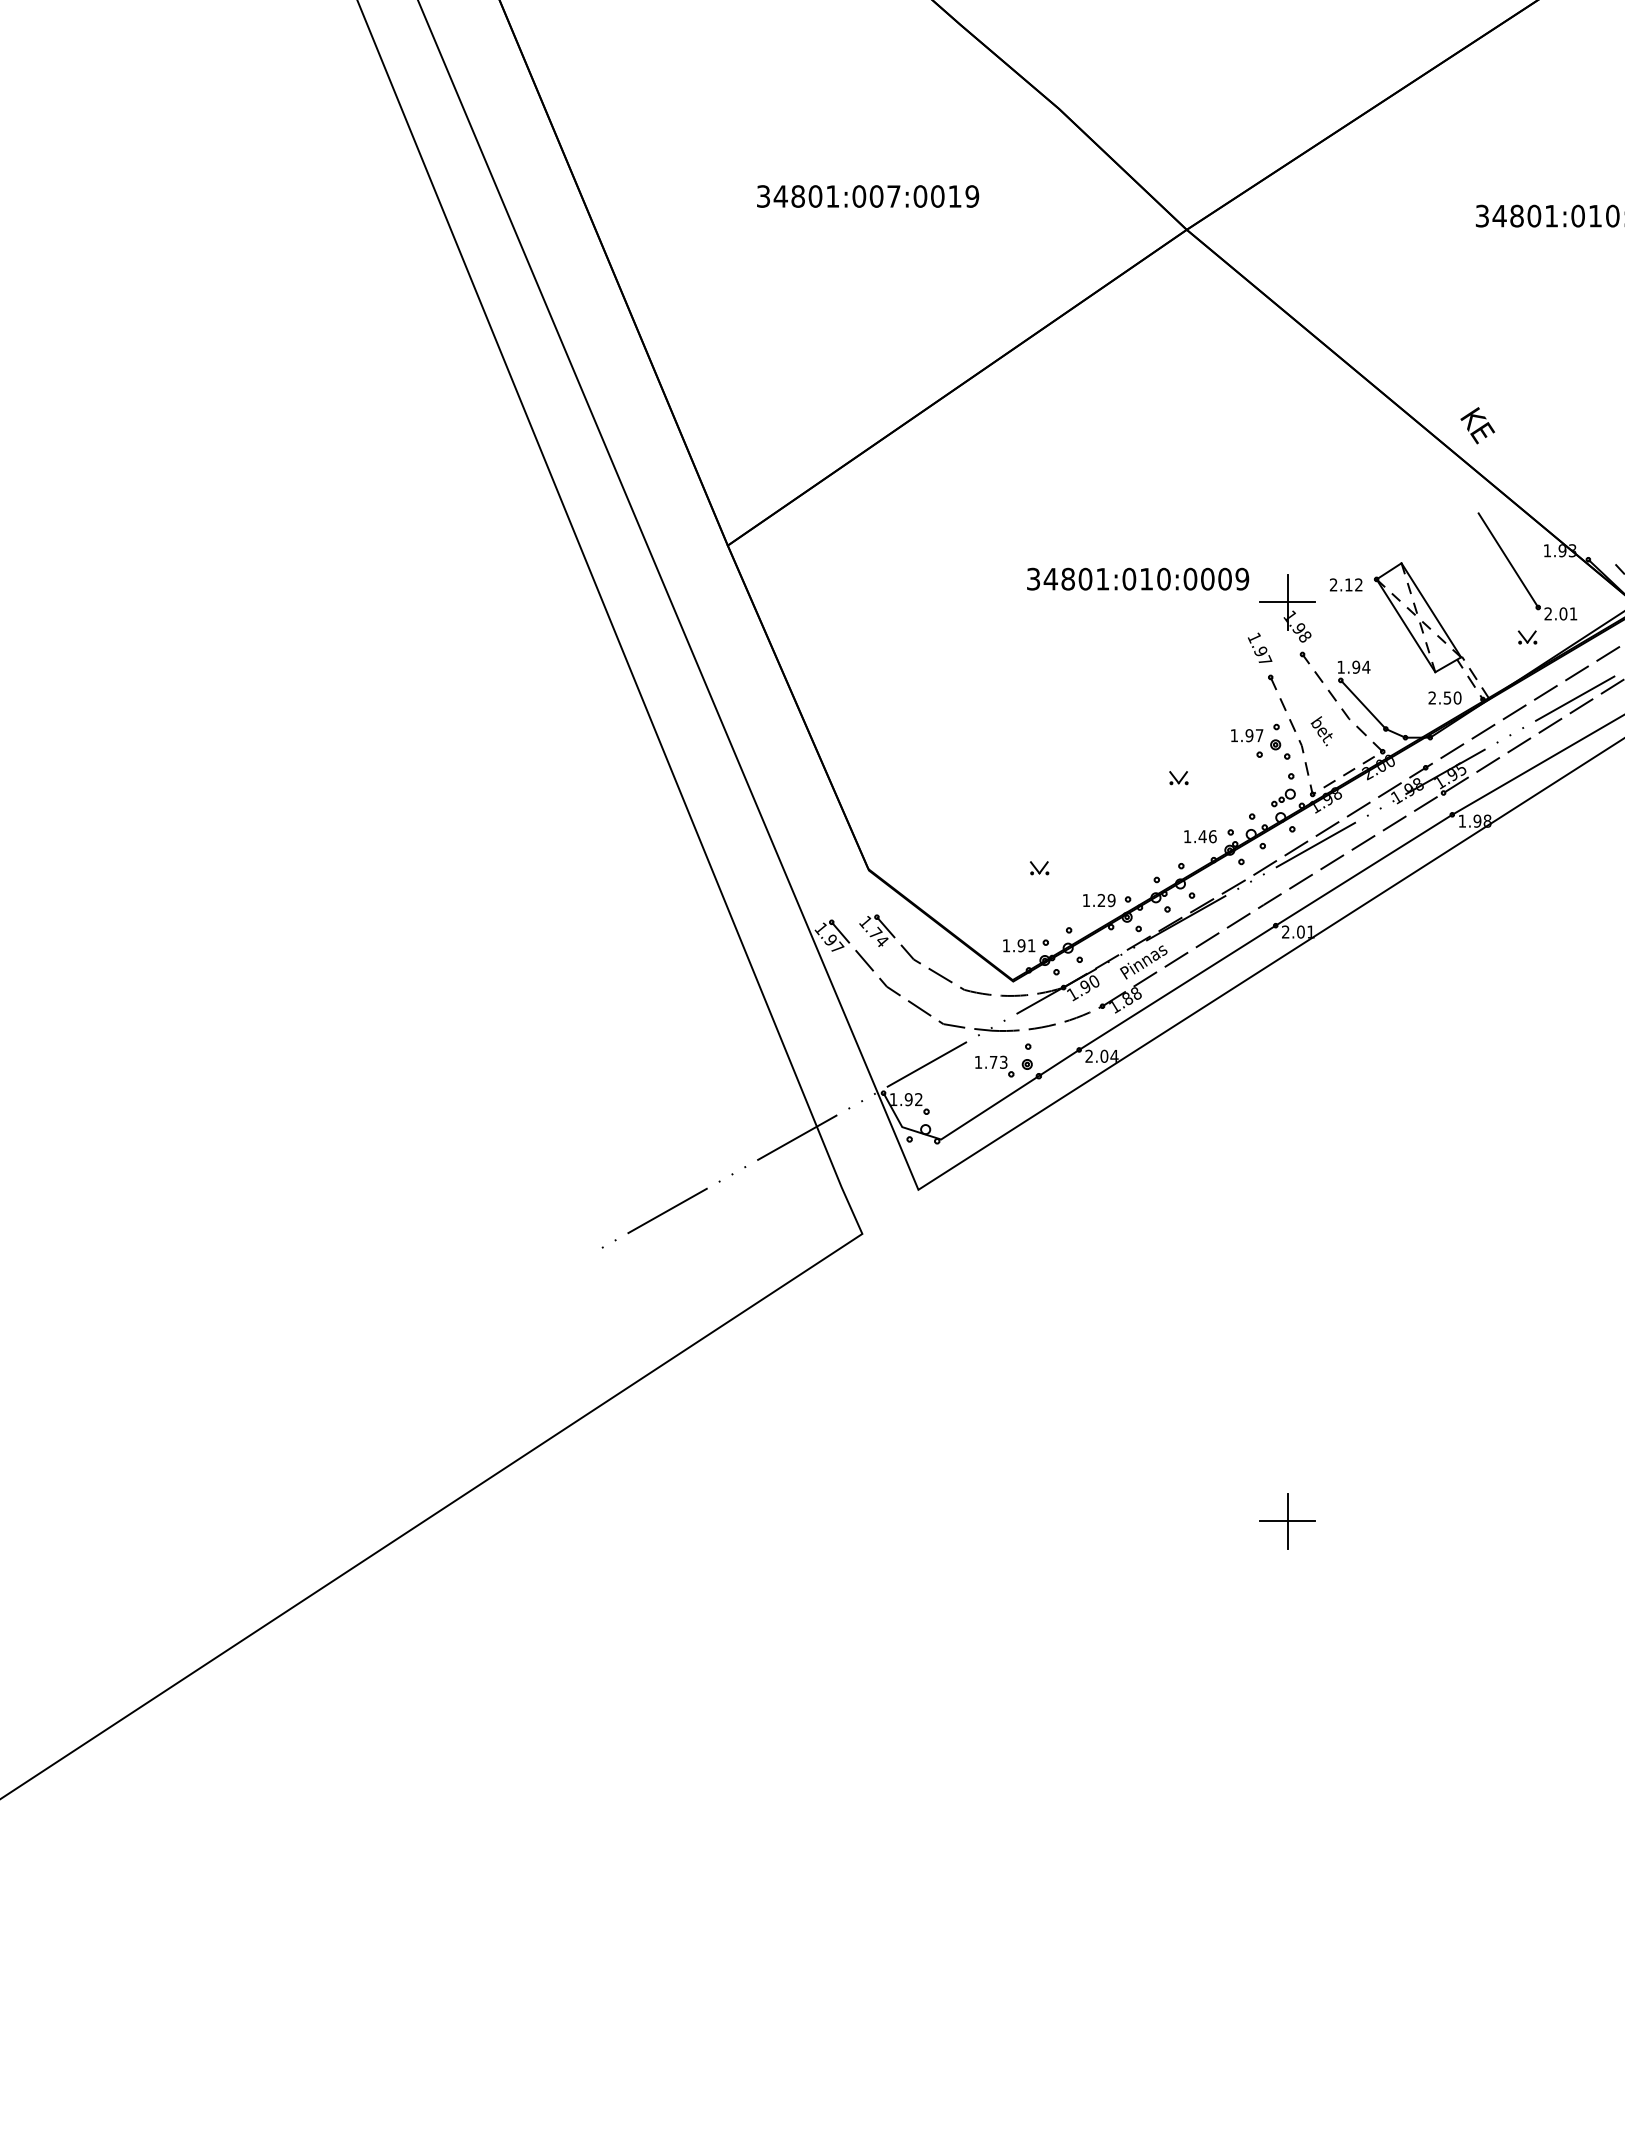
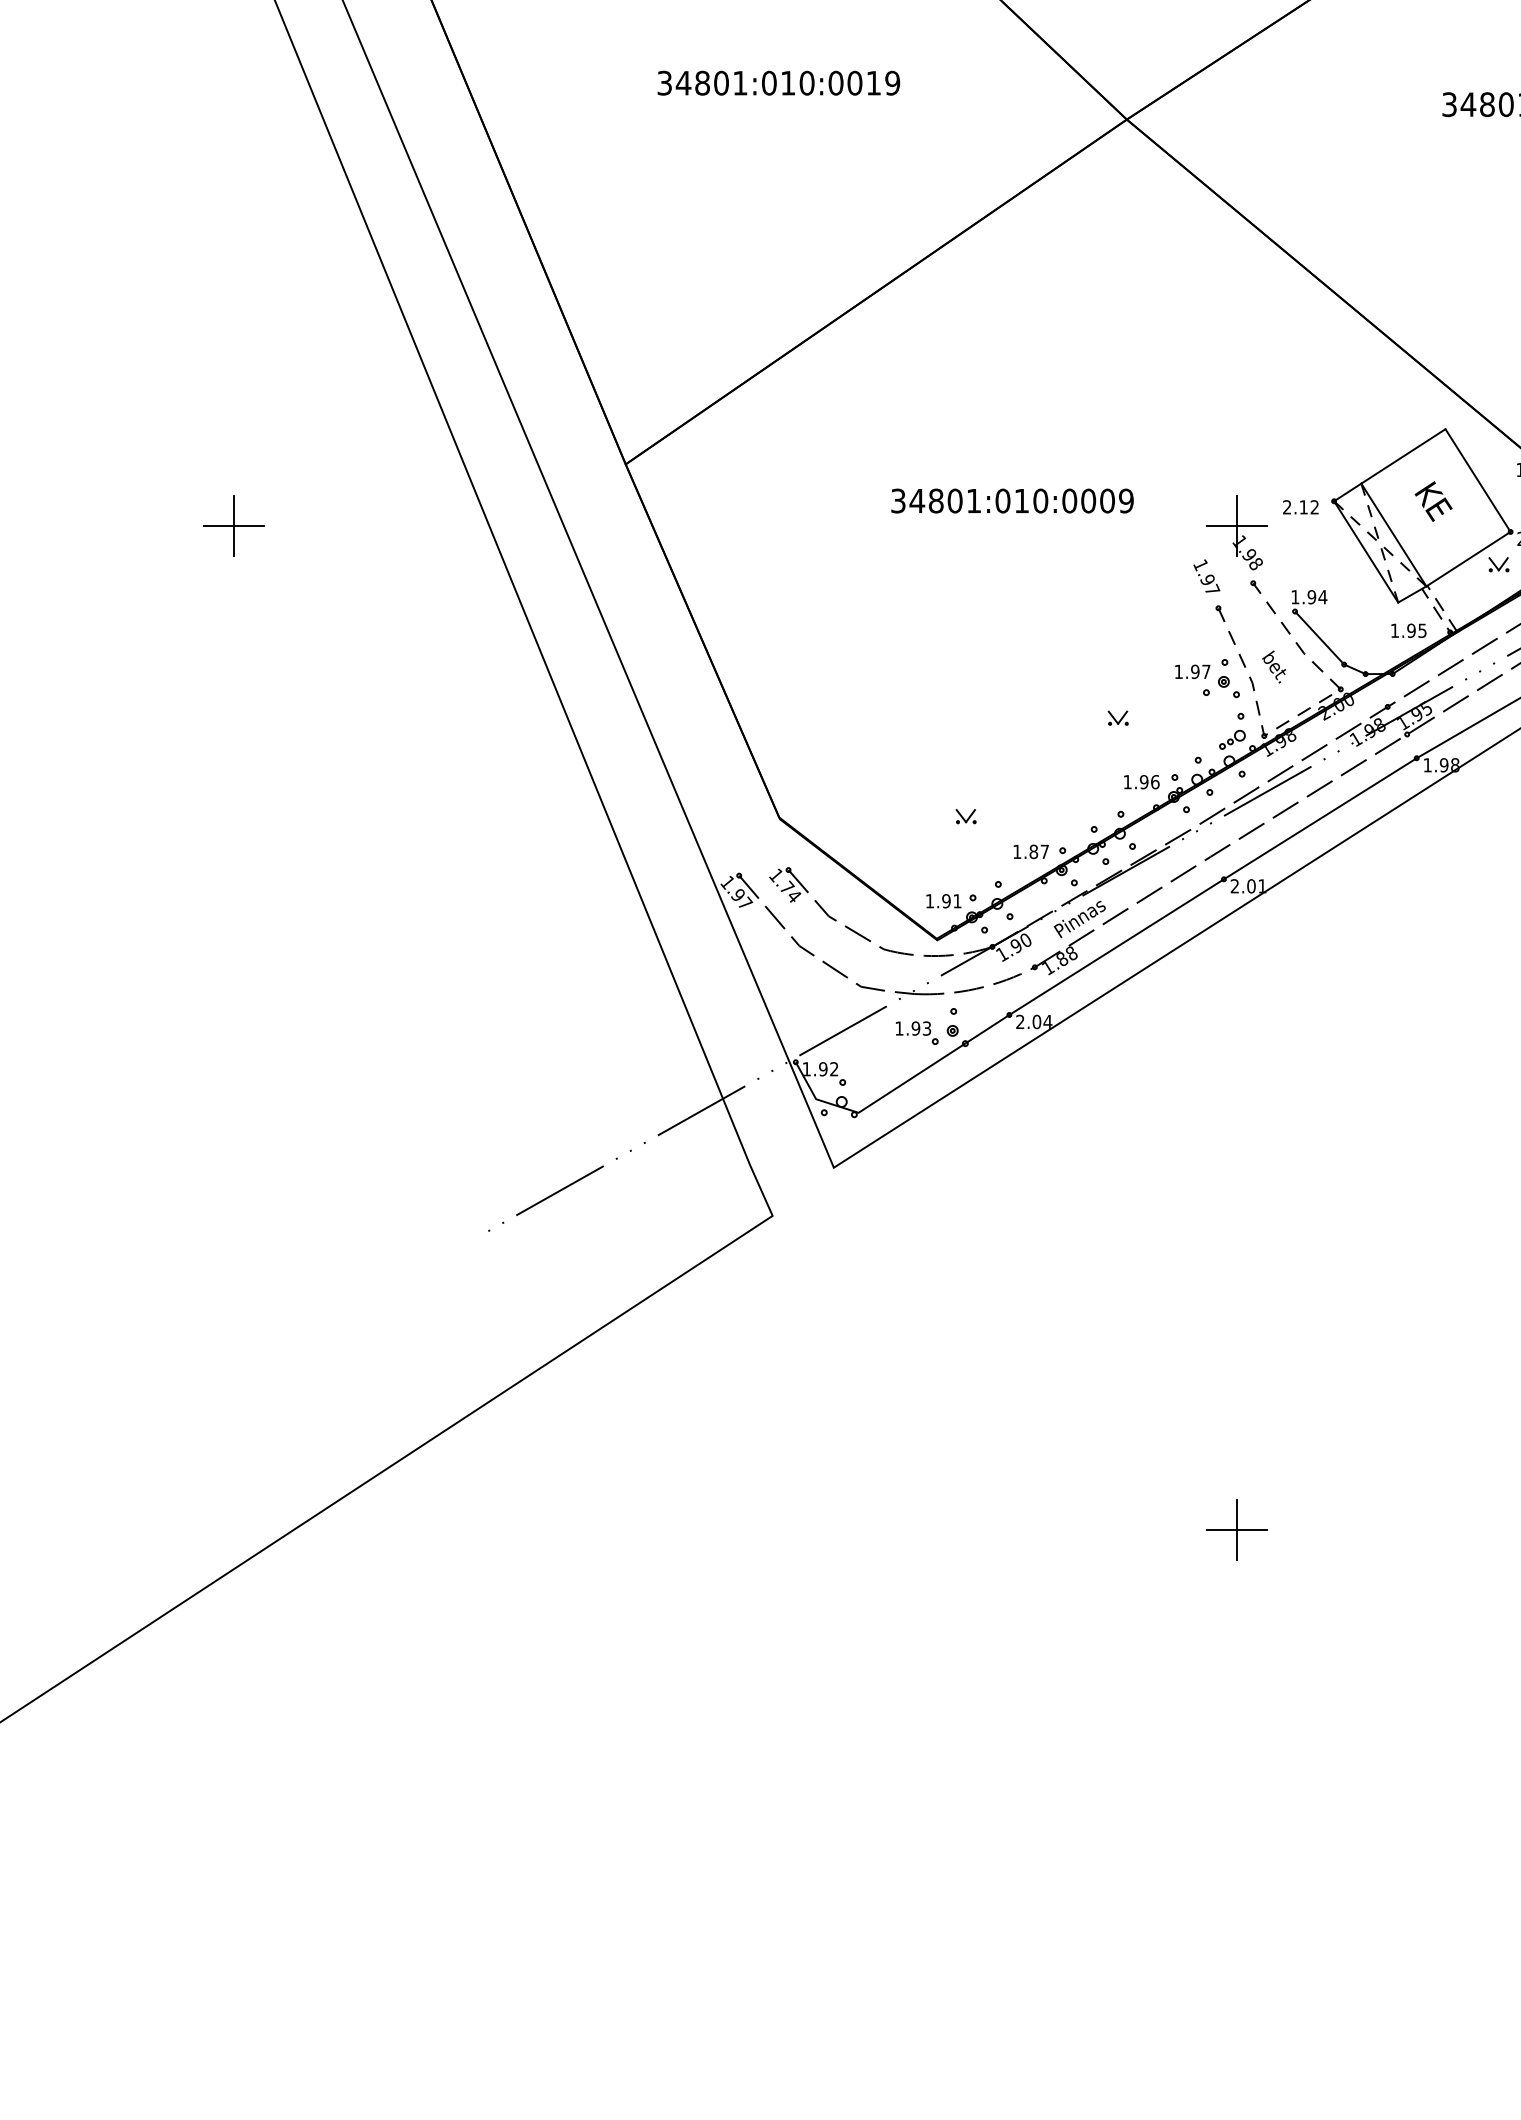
text: (884, 196) -> (796, 83), 34801:007:0019 -> 34801:010:0019
text: (1477, 425) -> (1433, 501), moved
line: (1439, 538) -> (1402, 456), added
text: (1138, 578) -> (1012, 500), moved
part: (368, 602) -> (233, 526), added
line: (1499, 632) -> (1468, 559), added
text: (1444, 697) -> (1408, 630), 2.50 -> 1.95
text: (1202, 836) -> (1144, 781), 1.46 -> 1.96
text: (1106, 900) -> (1039, 851), 1.29 -> 1.87
text: (993, 1061) -> (915, 1027), 1.73 -> 1.93

